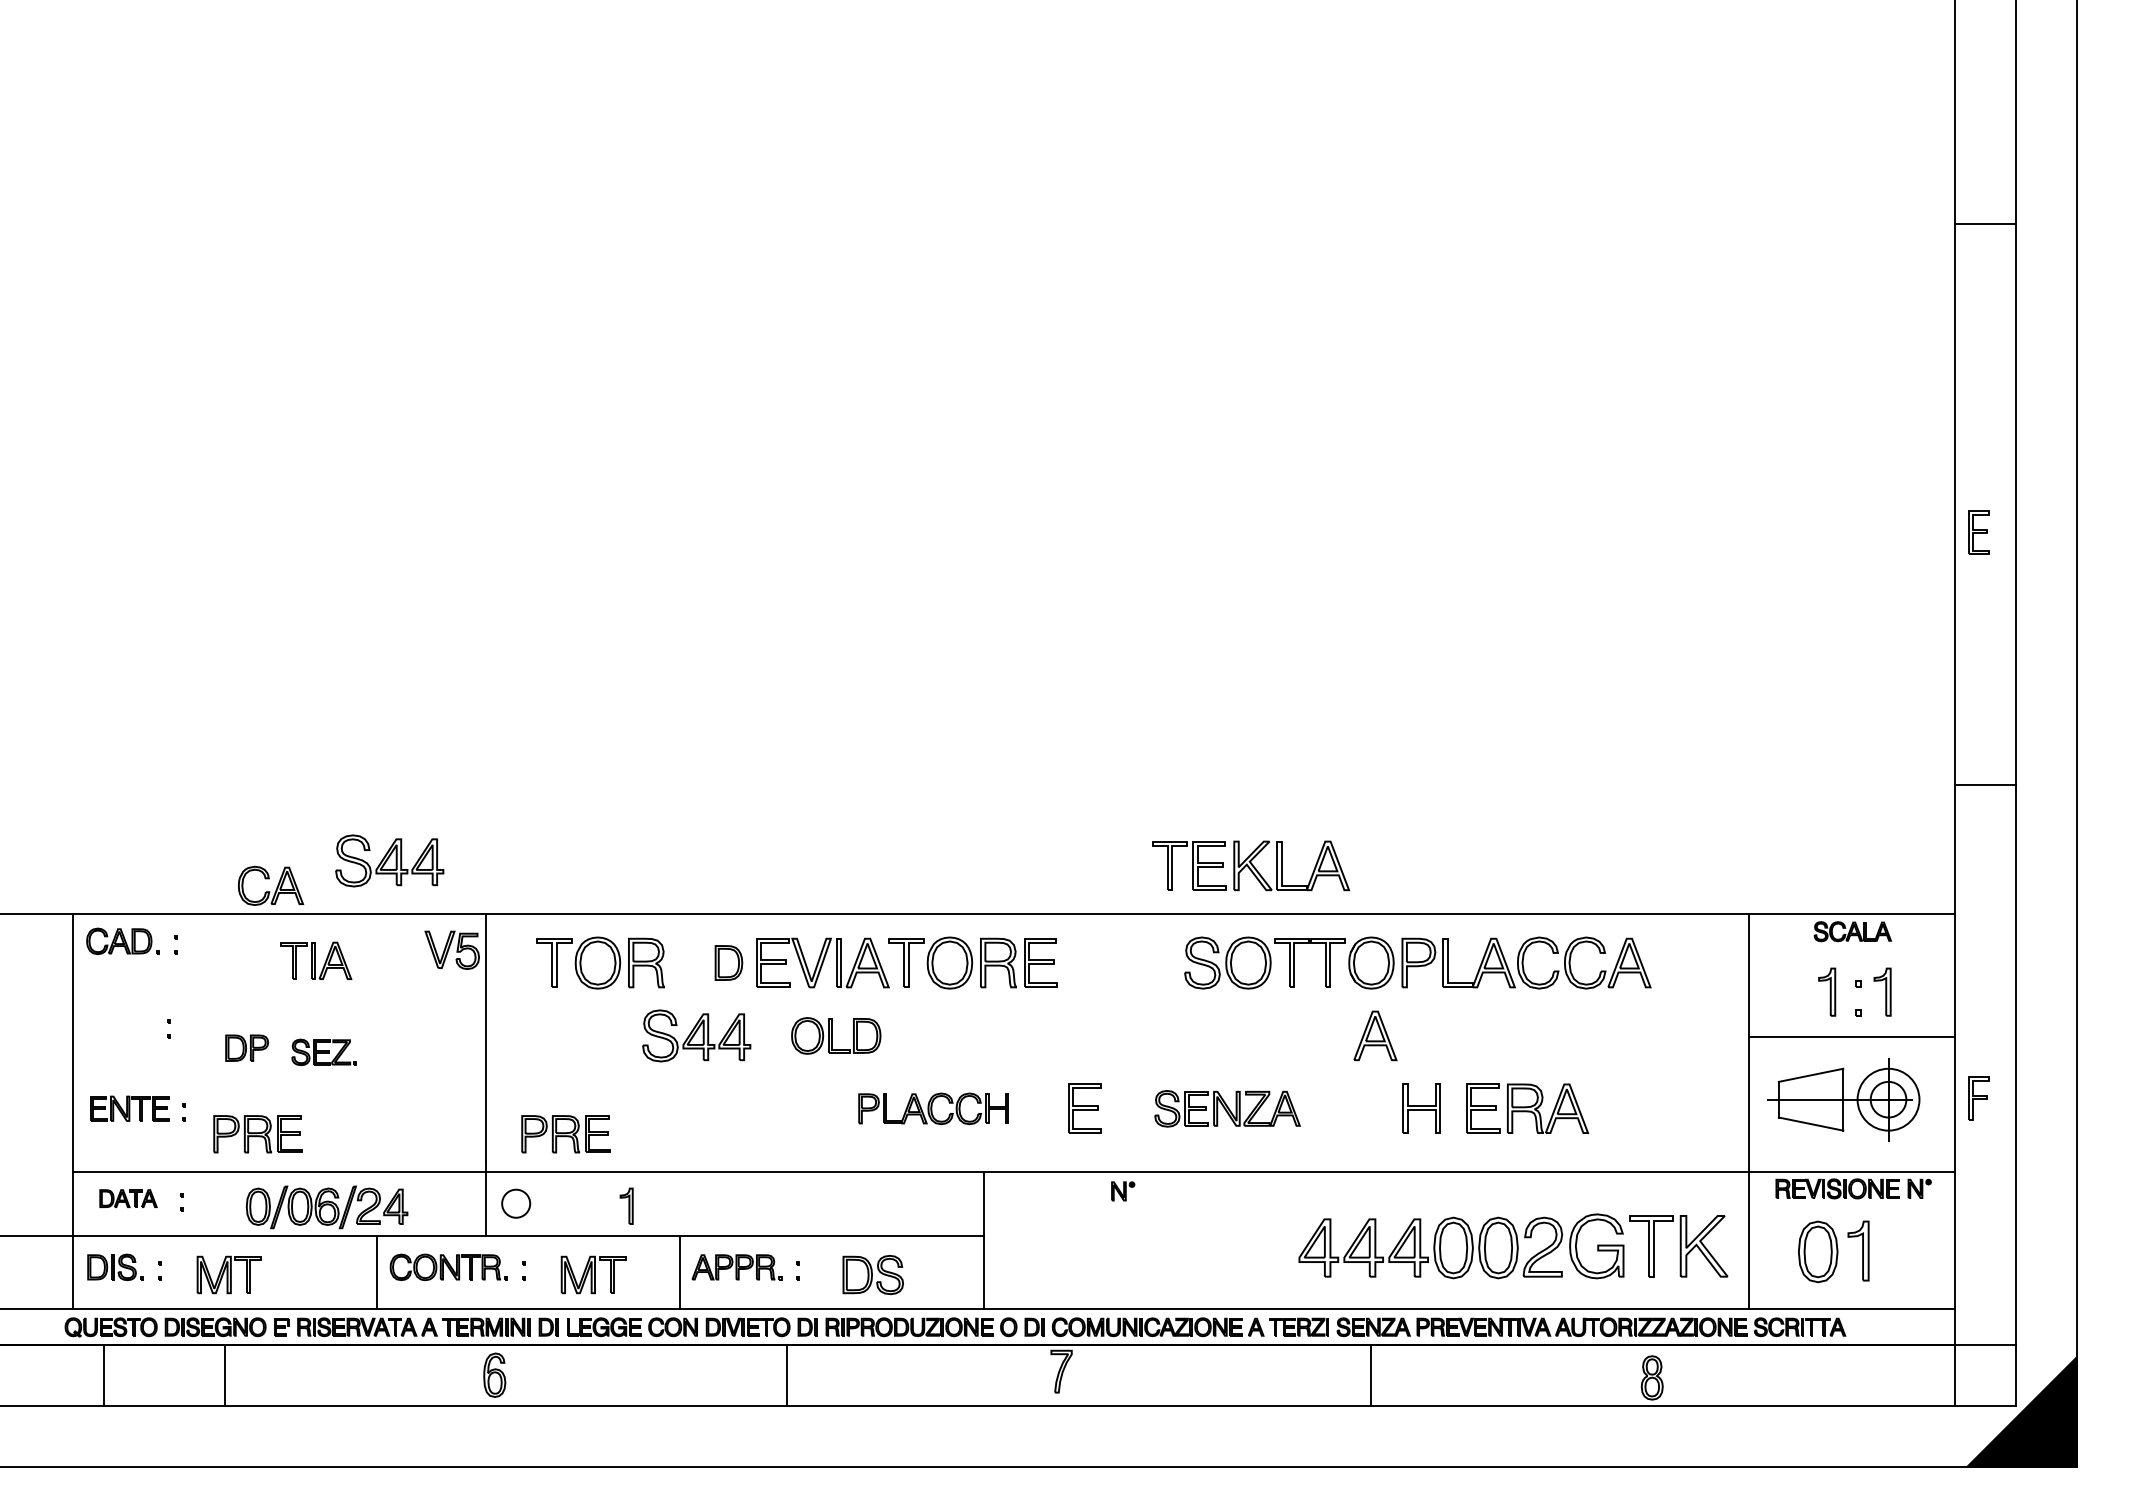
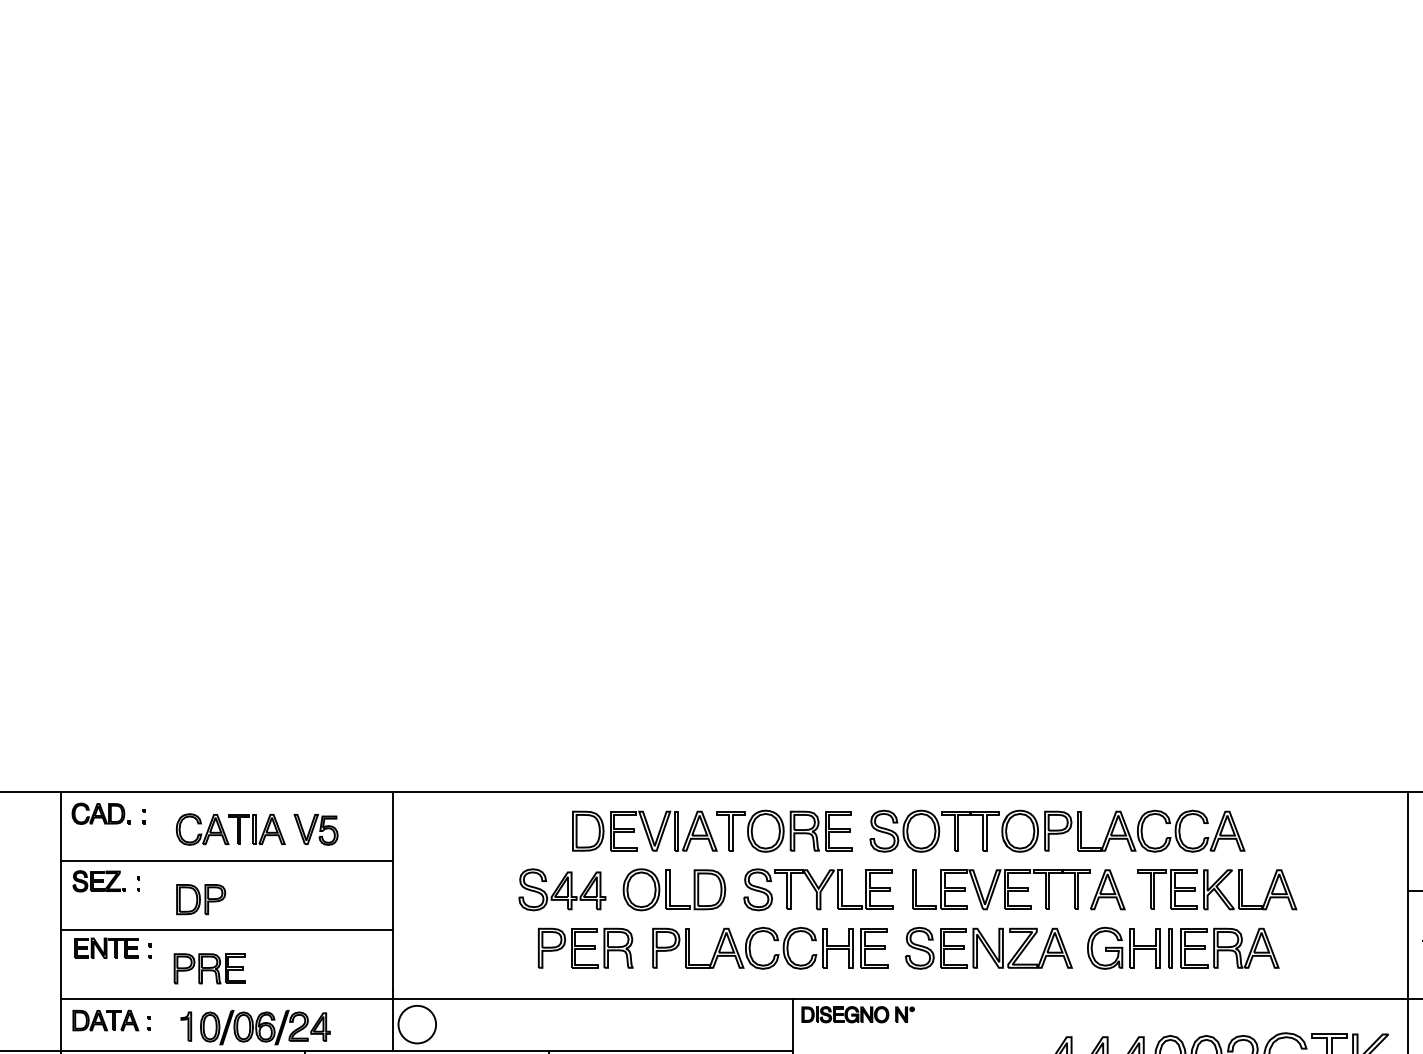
part: (389, 860) -> (315, 748), removed
part: (1251, 865) -> (1217, 889), moved
part: (271, 885) -> (203, 829), moved
part: (451, 949) -> (315, 829), moved
part: (600, 962) -> (485, 830), removed
part: (728, 962) -> (587, 830), size x1.43
part: (1417, 962) -> (1057, 830), moved
line: (279, 1000) -> (227, 861), added
part: (836, 1035) -> (674, 889), size x1.43
part: (1015, 1035) -> (818, 889), added
part: (1243, 1035) -> (1001, 889), added
part: (246, 1048) -> (200, 899), size x1.43
part: (323, 1052) -> (98, 881), moved
line: (279, 1085) -> (227, 929), added
part: (725, 1108) -> (585, 948), added
part: (933, 1108) -> (752, 948), size x1.67
part: (1227, 1108) -> (988, 948), size x1.43
part: (1371, 1108) -> (1104, 948), added
part: (1453, 1108) -> (1170, 948), added
part: (565, 1134) -> (456, 968), removed
part: (1048, 1190) -> (845, 1013), added
part: (128, 1198) -> (105, 1020), size x1.43
circle: (515, 1203) -> (416, 1024), size x1.67
part: (626, 1205) -> (186, 1026), moved

